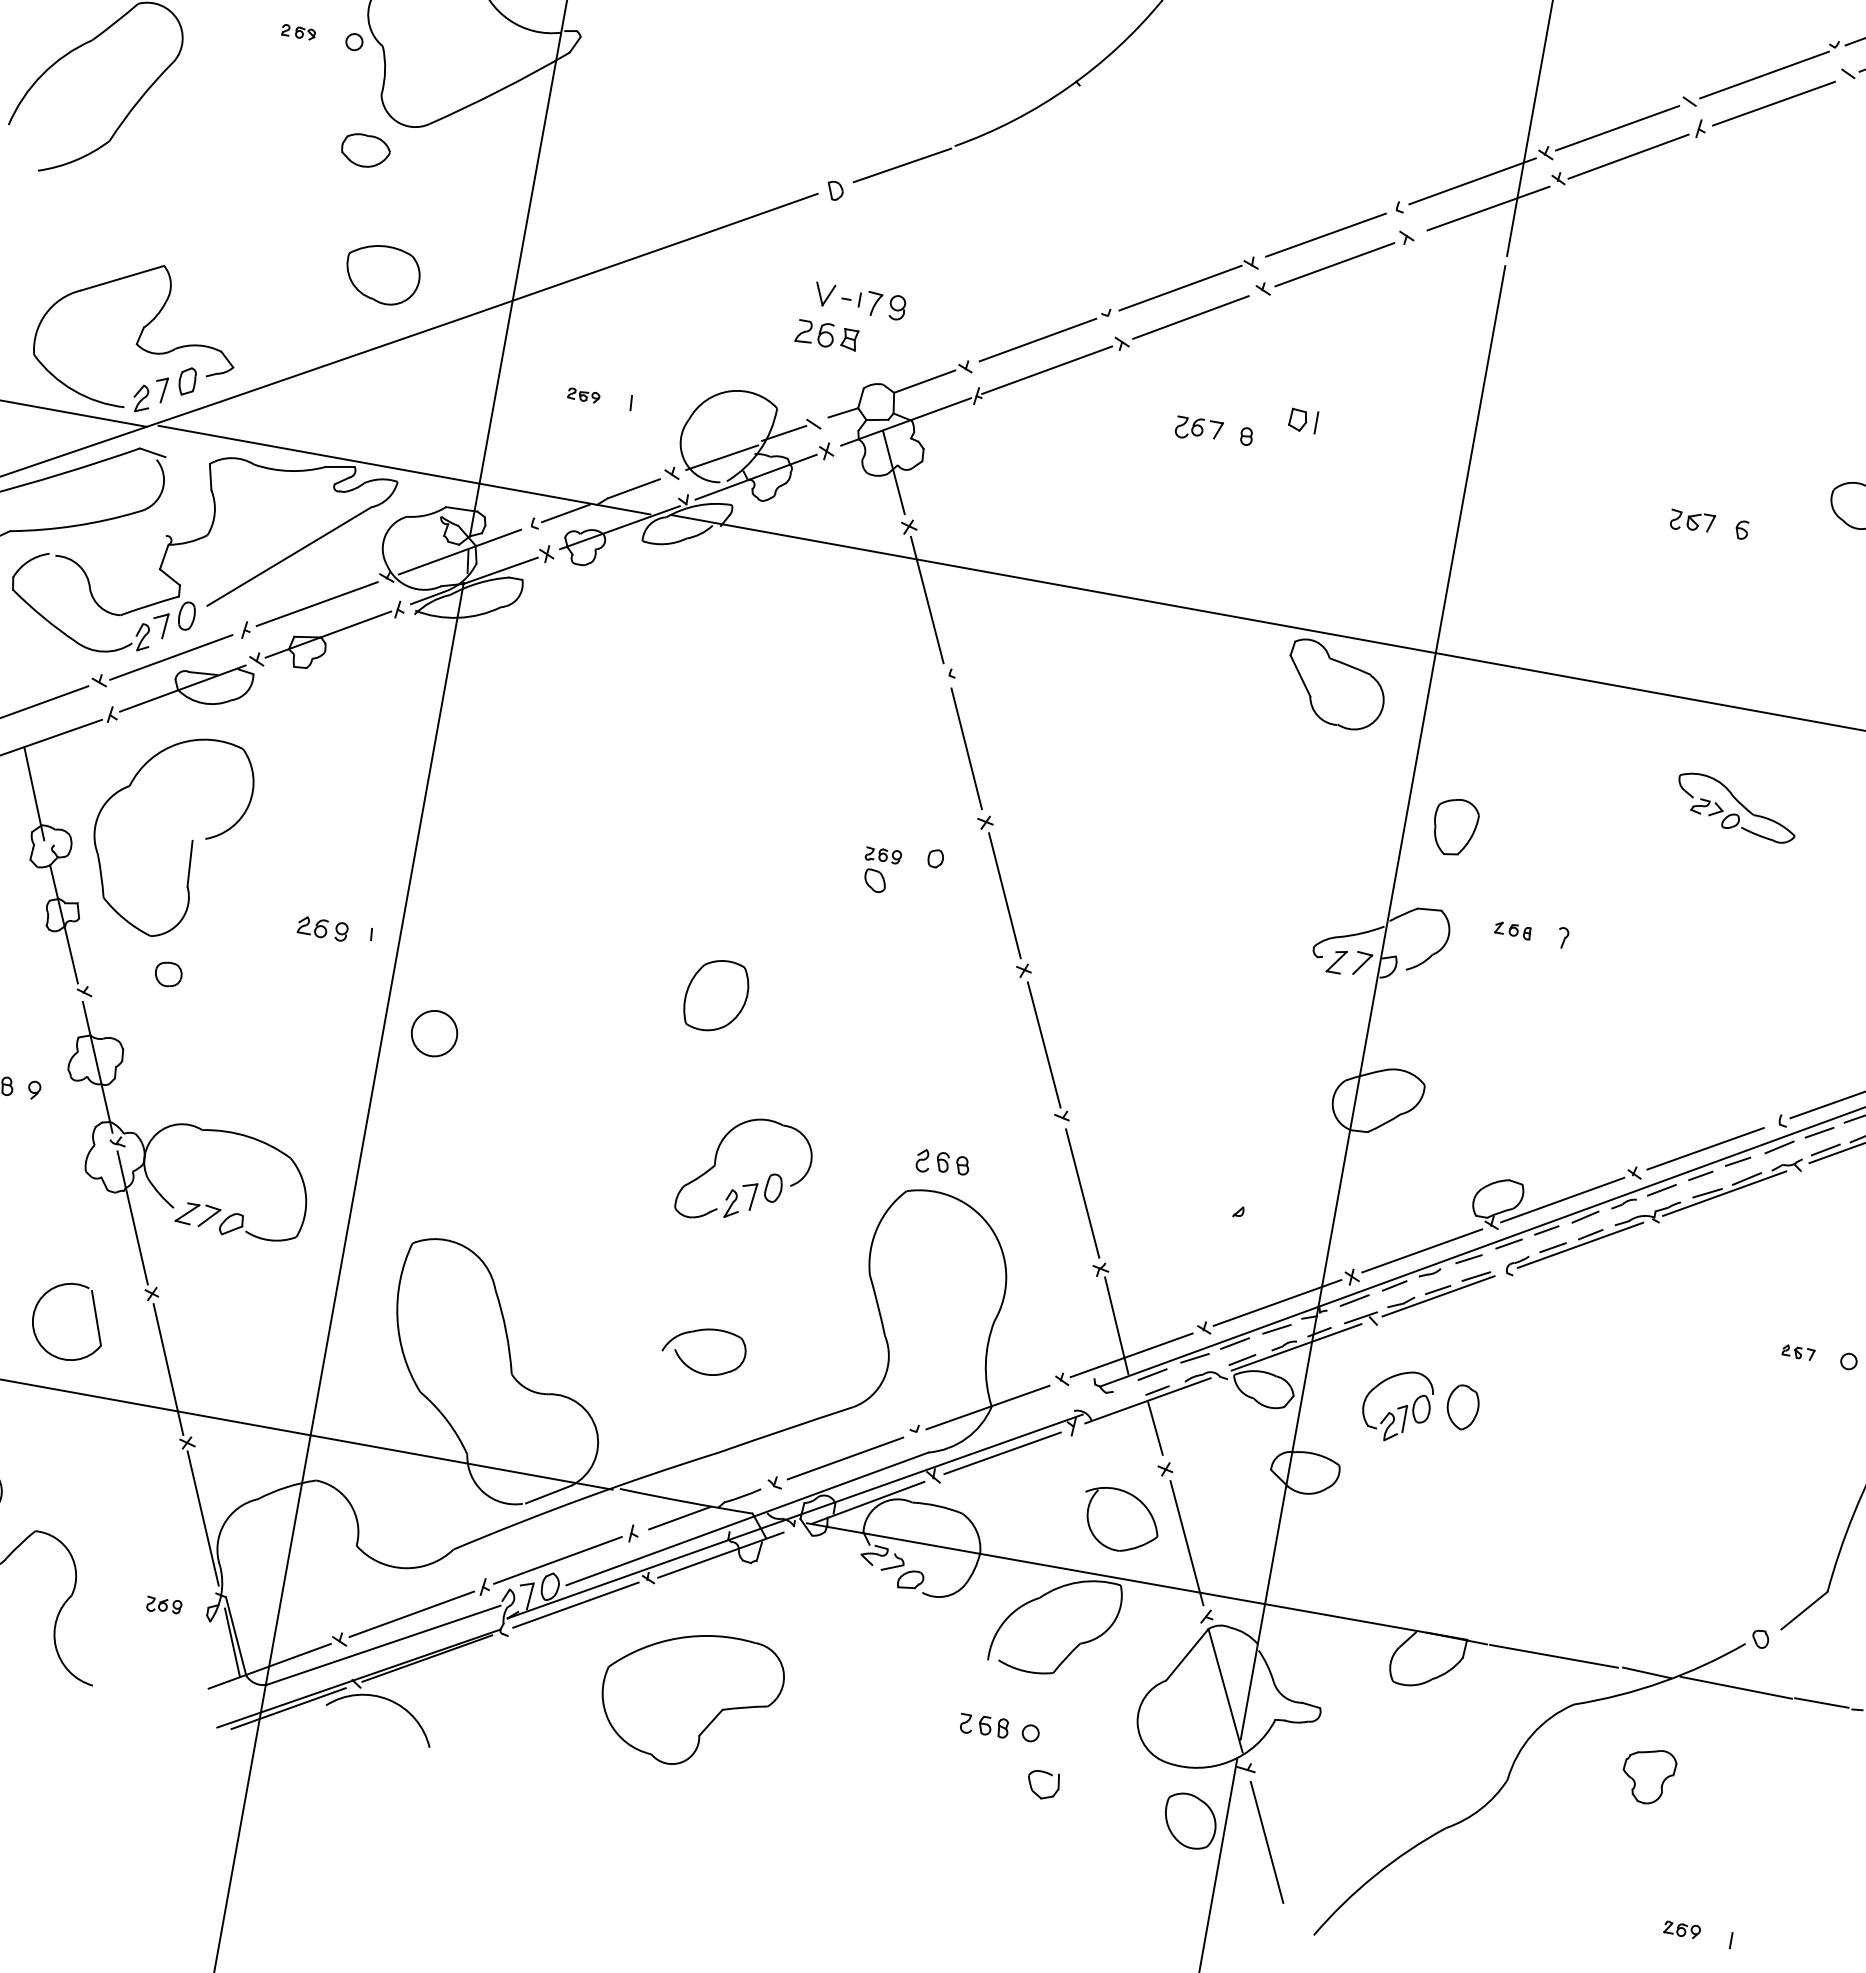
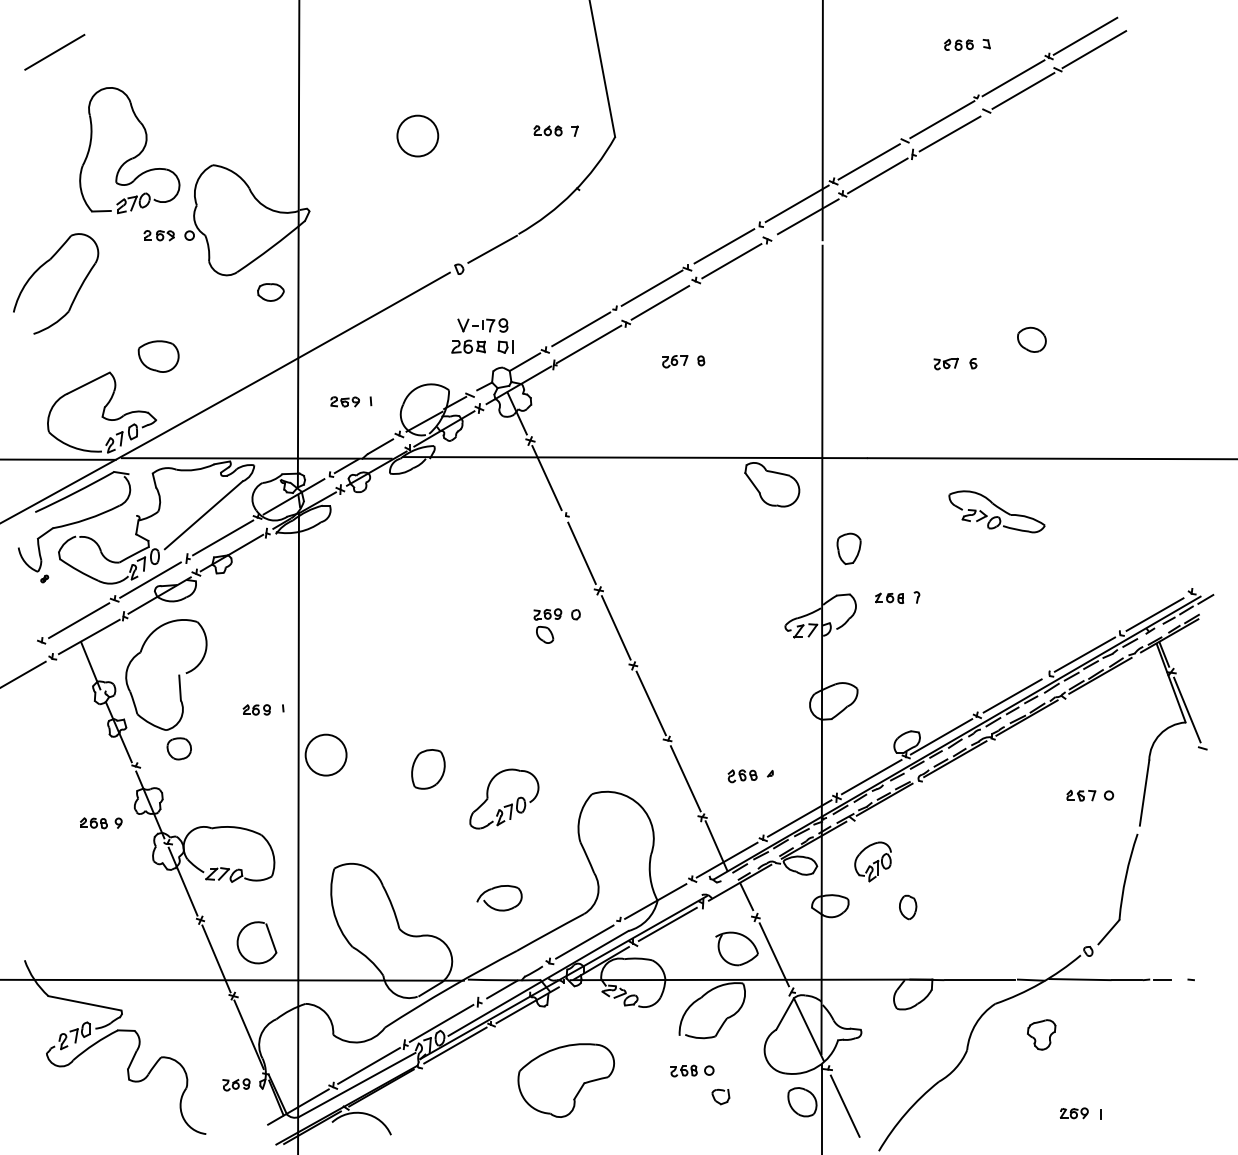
part: (297, 31) -> (158, 235), size x1.67
part: (364, 150) -> (270, 292), moved
part: (382, 274) -> (158, 356), moved
part: (582, 394) -> (344, 401), size x1.67
part: (1302, 419) -> (505, 346), moved
part: (1736, 807) -> (996, 511), size x1.43
part: (880, 869) -> (547, 625), size x1.43
part: (1512, 929) -> (889, 597), size x1.43
part: (167, 973) -> (178, 748), size x1.67
part: (716, 996) -> (428, 769), moved
circle: (433, 1032) -> (325, 754), size x1.67
part: (942, 1164) -> (742, 776), moved
part: (68, 1320) -> (256, 942), moved
part: (1798, 1352) -> (1081, 795), size x1.67
part: (1463, 1407) -> (908, 907), moved
part: (164, 1605) -> (236, 1084), size x1.43
part: (689, 1698) -> (565, 1080), moved
part: (1680, 1929) -> (1073, 1113), size x1.43

